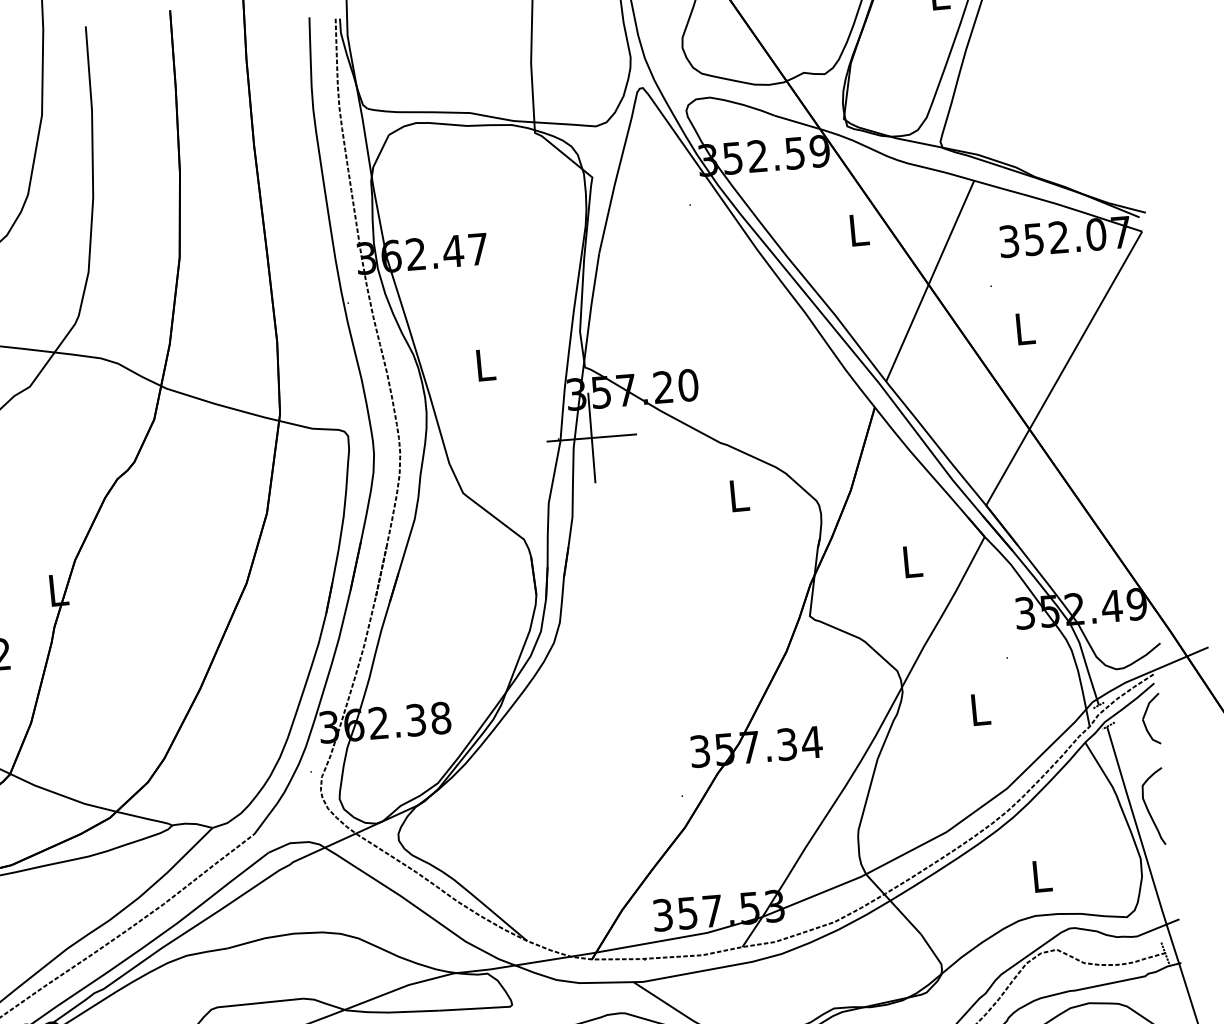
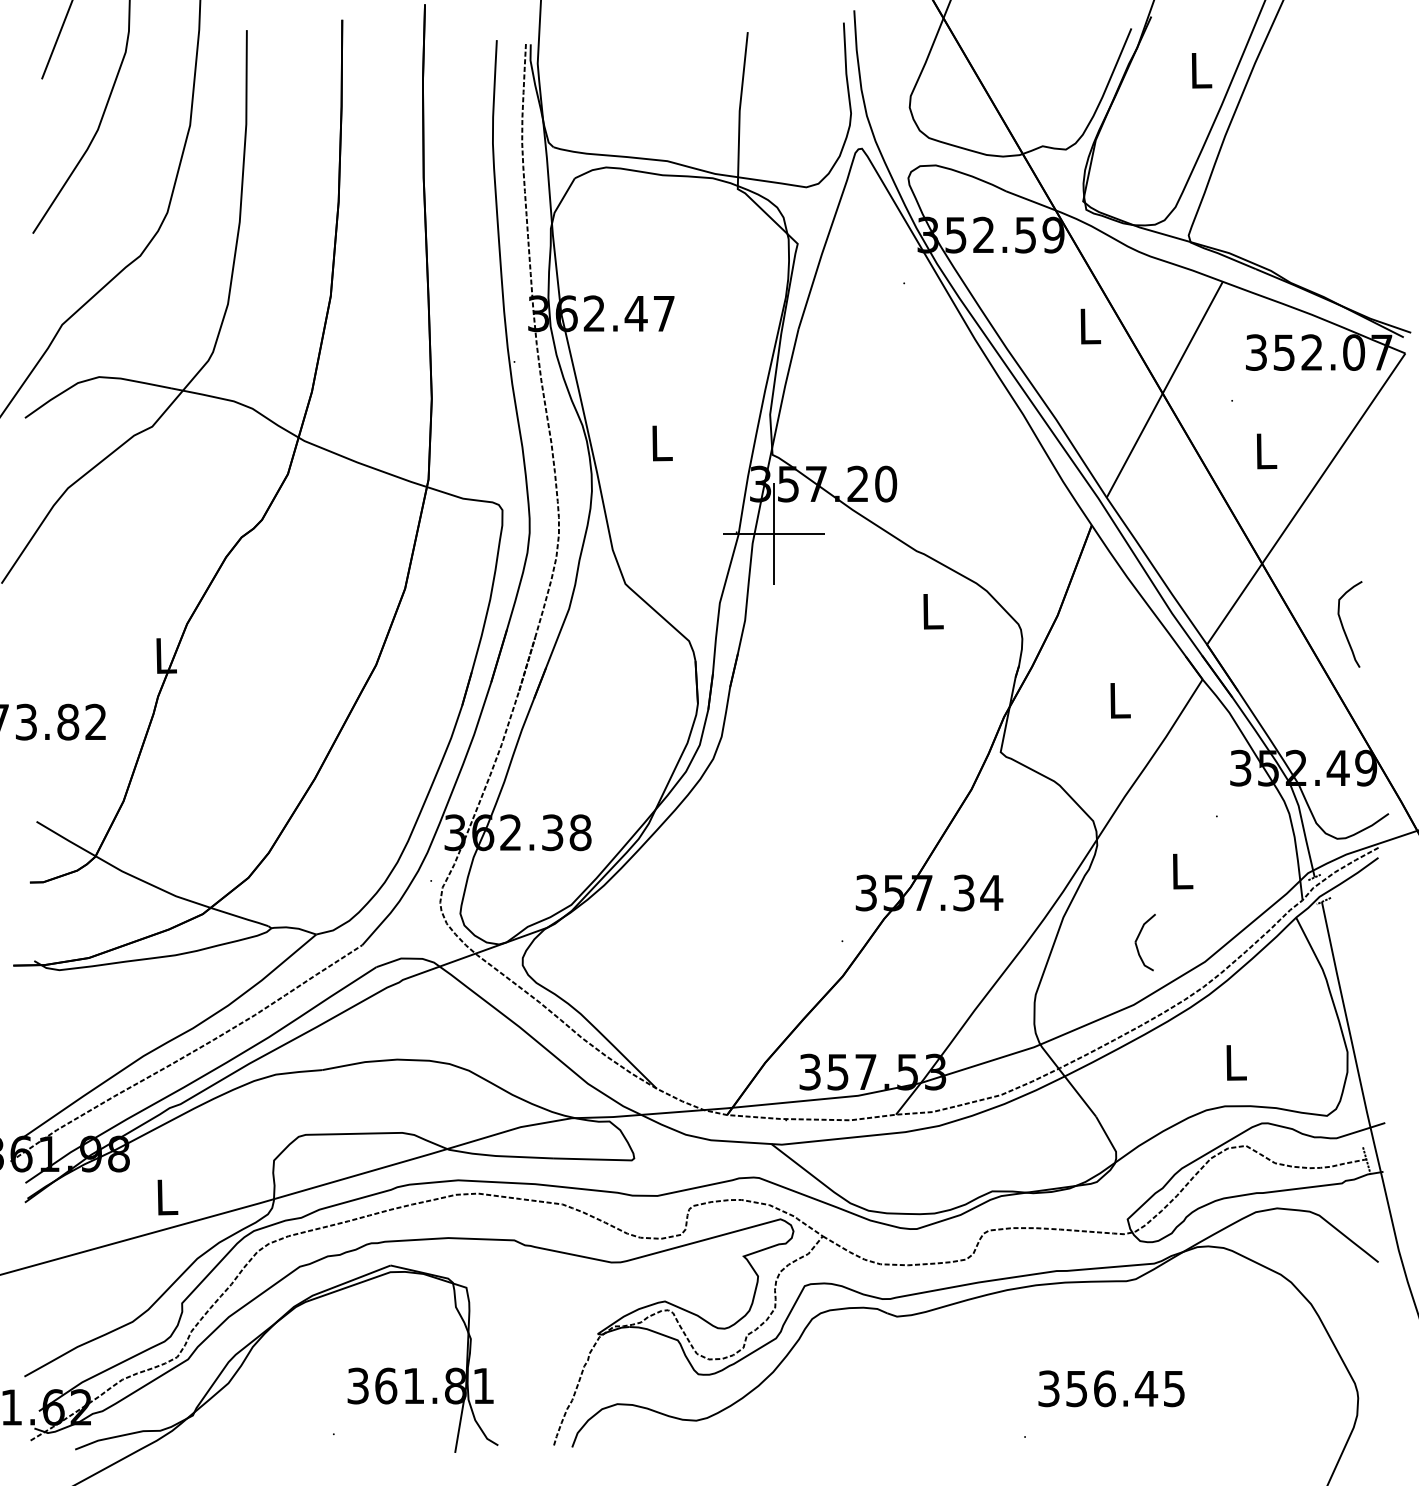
part: (1145, 716) -> (1138, 938), moved
curve: (1148, 808) -> (1343, 625), moved

